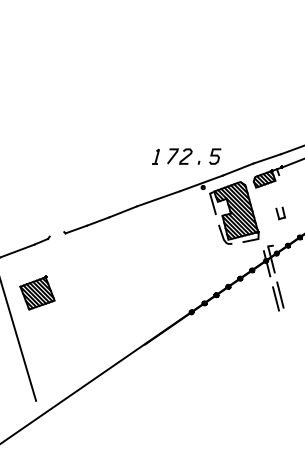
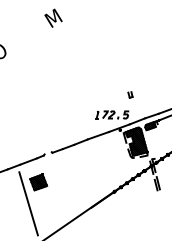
part: (280, 212) -> (130, 94), moved

